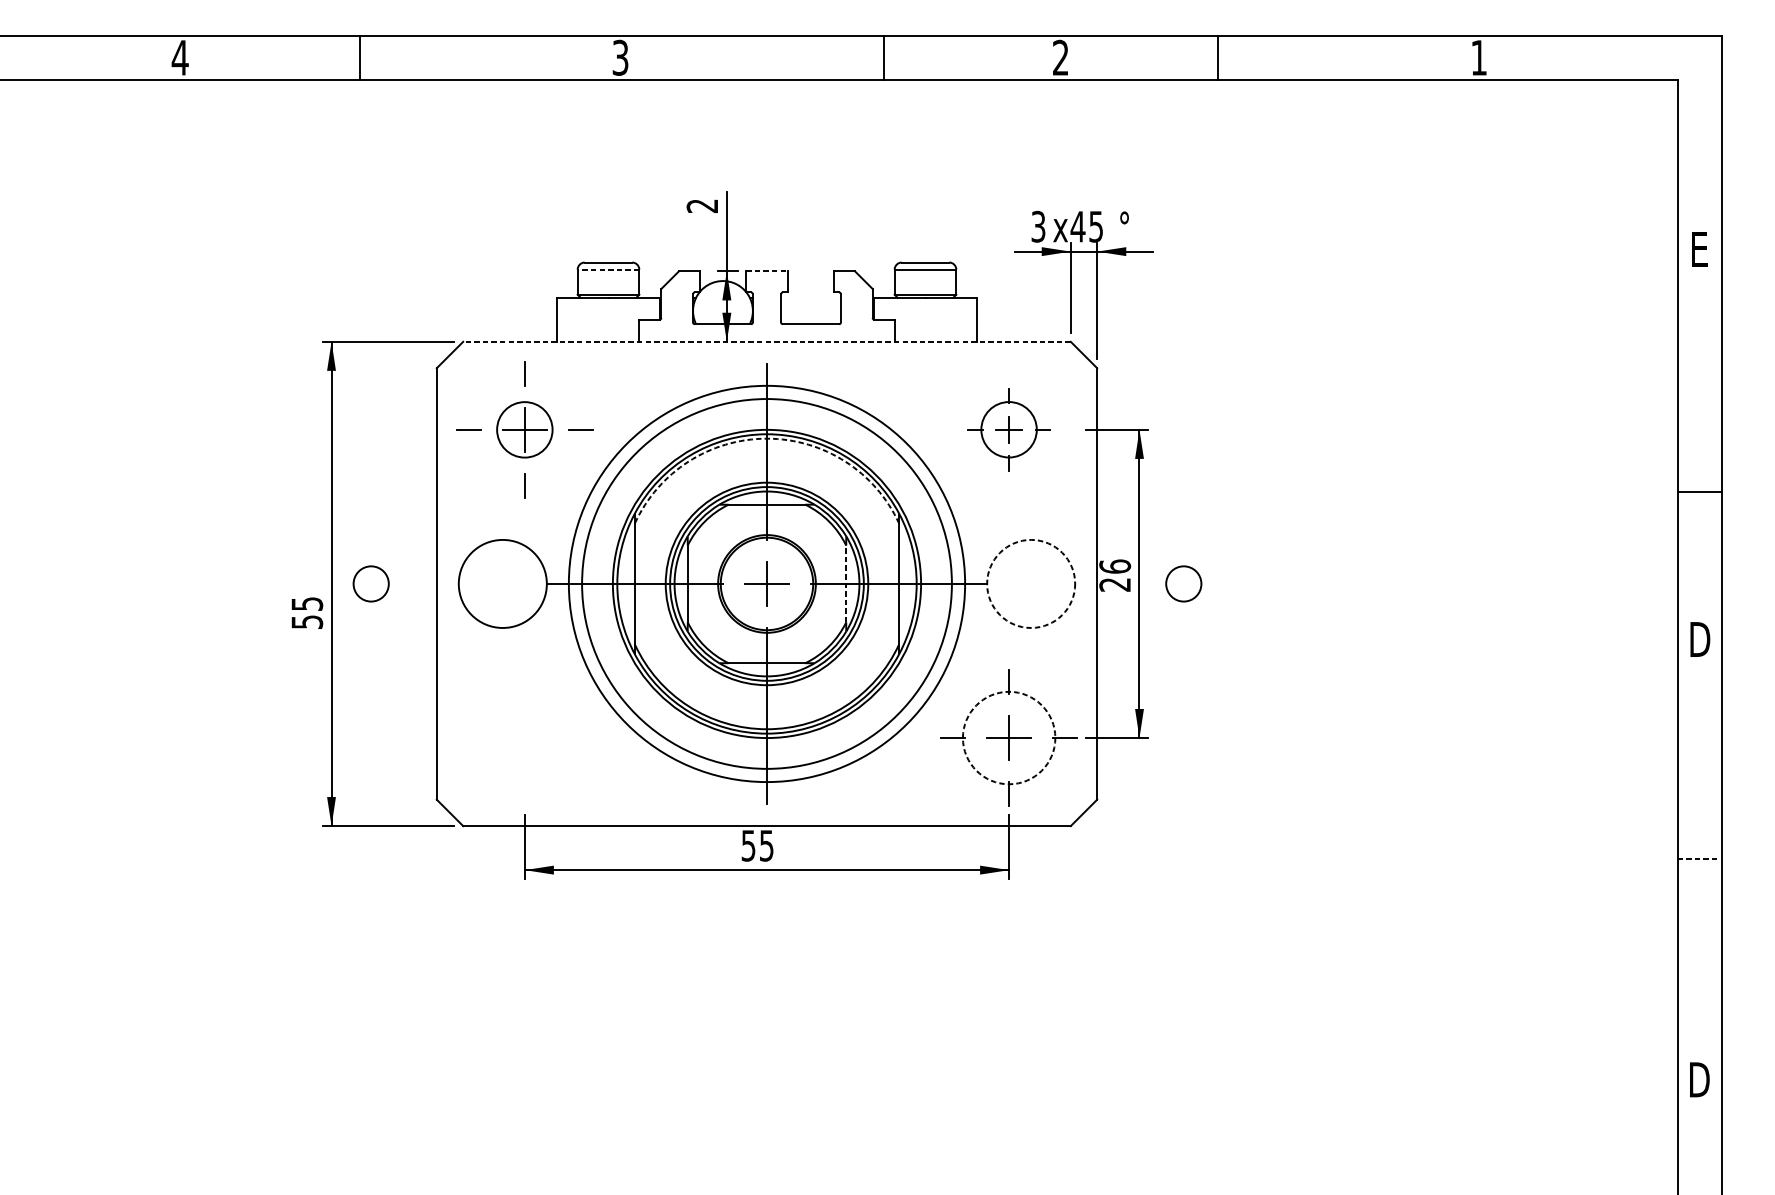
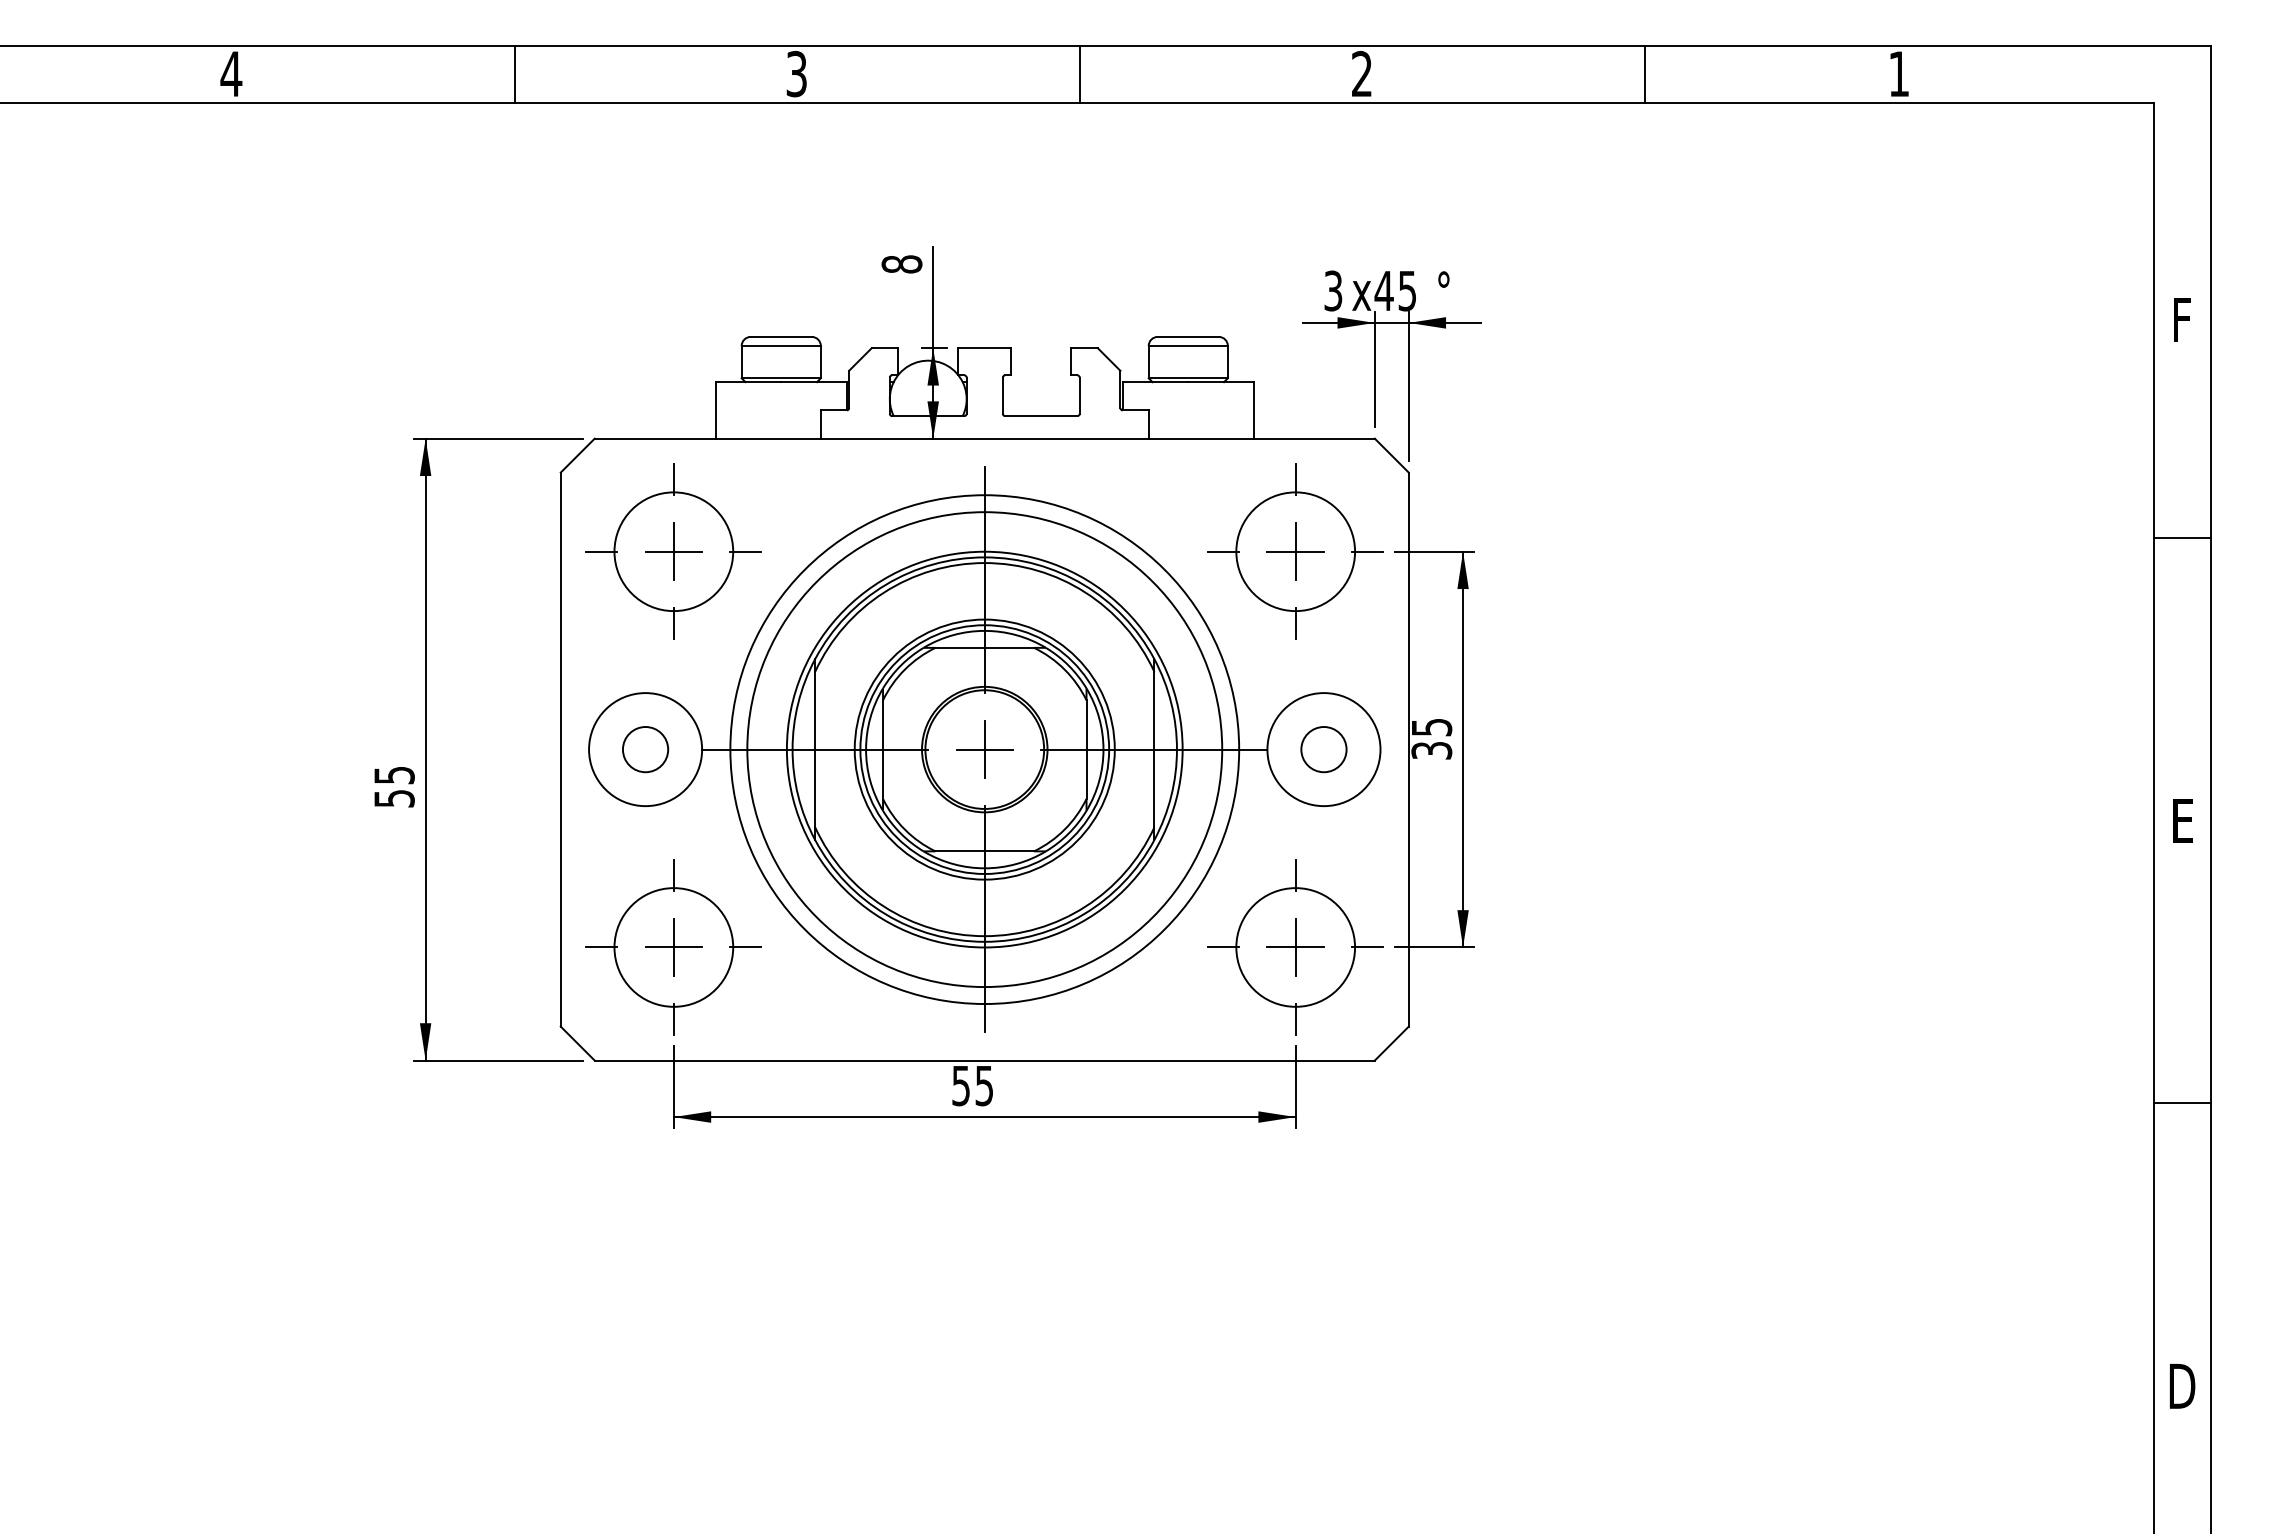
line: (360, 58) -> (514, 74), moved
line: (883, 58) -> (1079, 74), moved
line: (1217, 58) -> (1645, 74), moved
text: (702, 206) -> (901, 264), 2 -> 8
text: (1699, 248) -> (2182, 319), E -> F
line: (608, 269) -> (781, 345), dashed -> solid
line: (766, 271) -> (984, 348), dashed -> solid
line: (766, 341) -> (984, 438), dashed -> solid
circle: (524, 429) -> (673, 551), size x1.67
part: (1008, 429) -> (1295, 551), size x1.67
arc: (766, 439) -> (984, 563), dashed -> solid
line: (1699, 491) -> (2182, 537), moved
text: (1114, 575) -> (1431, 738), 26 -> 35
circle: (371, 583) -> (645, 749), moved
line: (846, 583) -> (1086, 749), dashed -> solid
circle: (1030, 583) -> (1323, 749), dashed -> solid
circle: (1183, 583) -> (1323, 749), moved
text: (1699, 639) -> (2182, 820), D -> E
part: (524, 738) -> (673, 947), added
circle: (1008, 738) -> (1295, 947), dashed -> solid
line: (1699, 859) -> (2182, 1103), dashed -> solid

